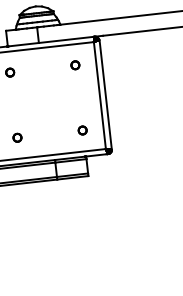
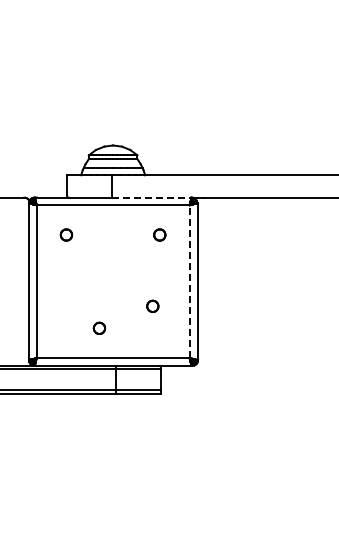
line: (65, 39) -> (150, 197), solid -> dashed
line: (99, 95) -> (189, 281), solid -> dashed
part: (82, 129) -> (152, 305), moved
part: (17, 137) -> (99, 327), moved

